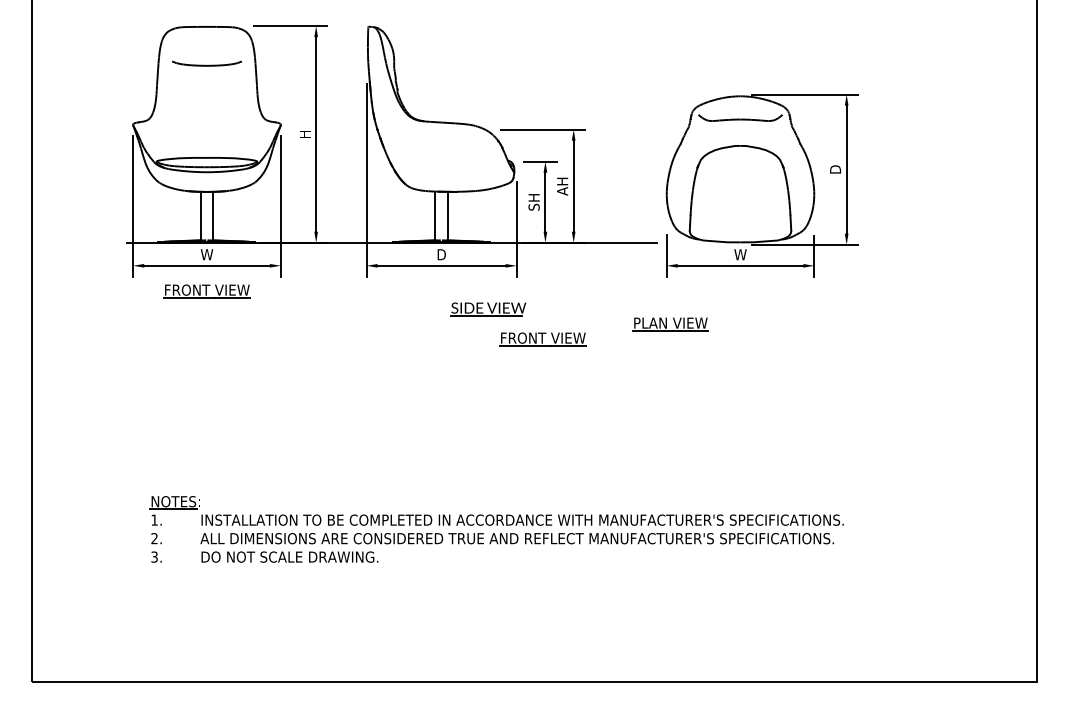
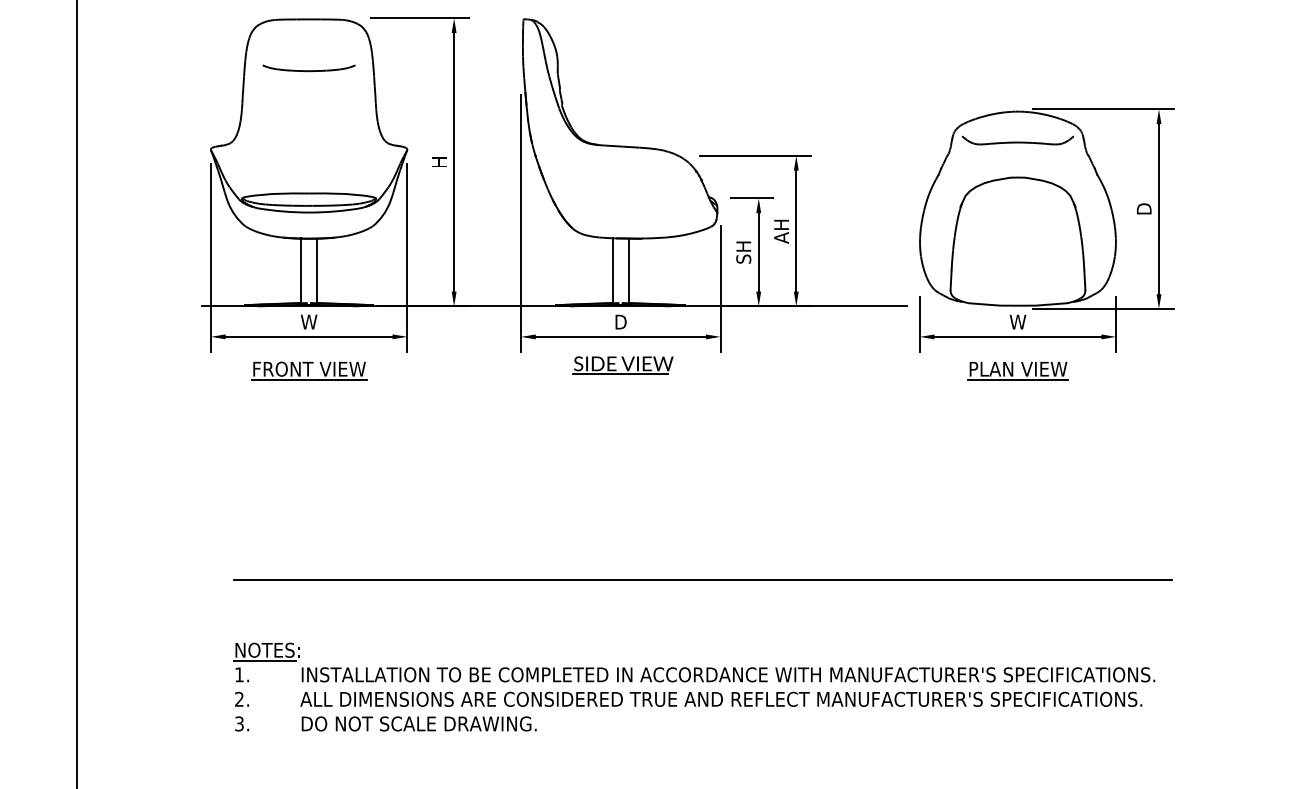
part: (488, 309) -> (623, 365), moved
part: (670, 324) -> (1017, 371), moved
part: (542, 339) -> (754, 434), removed
line: (503, 448) -> (703, 579), added

